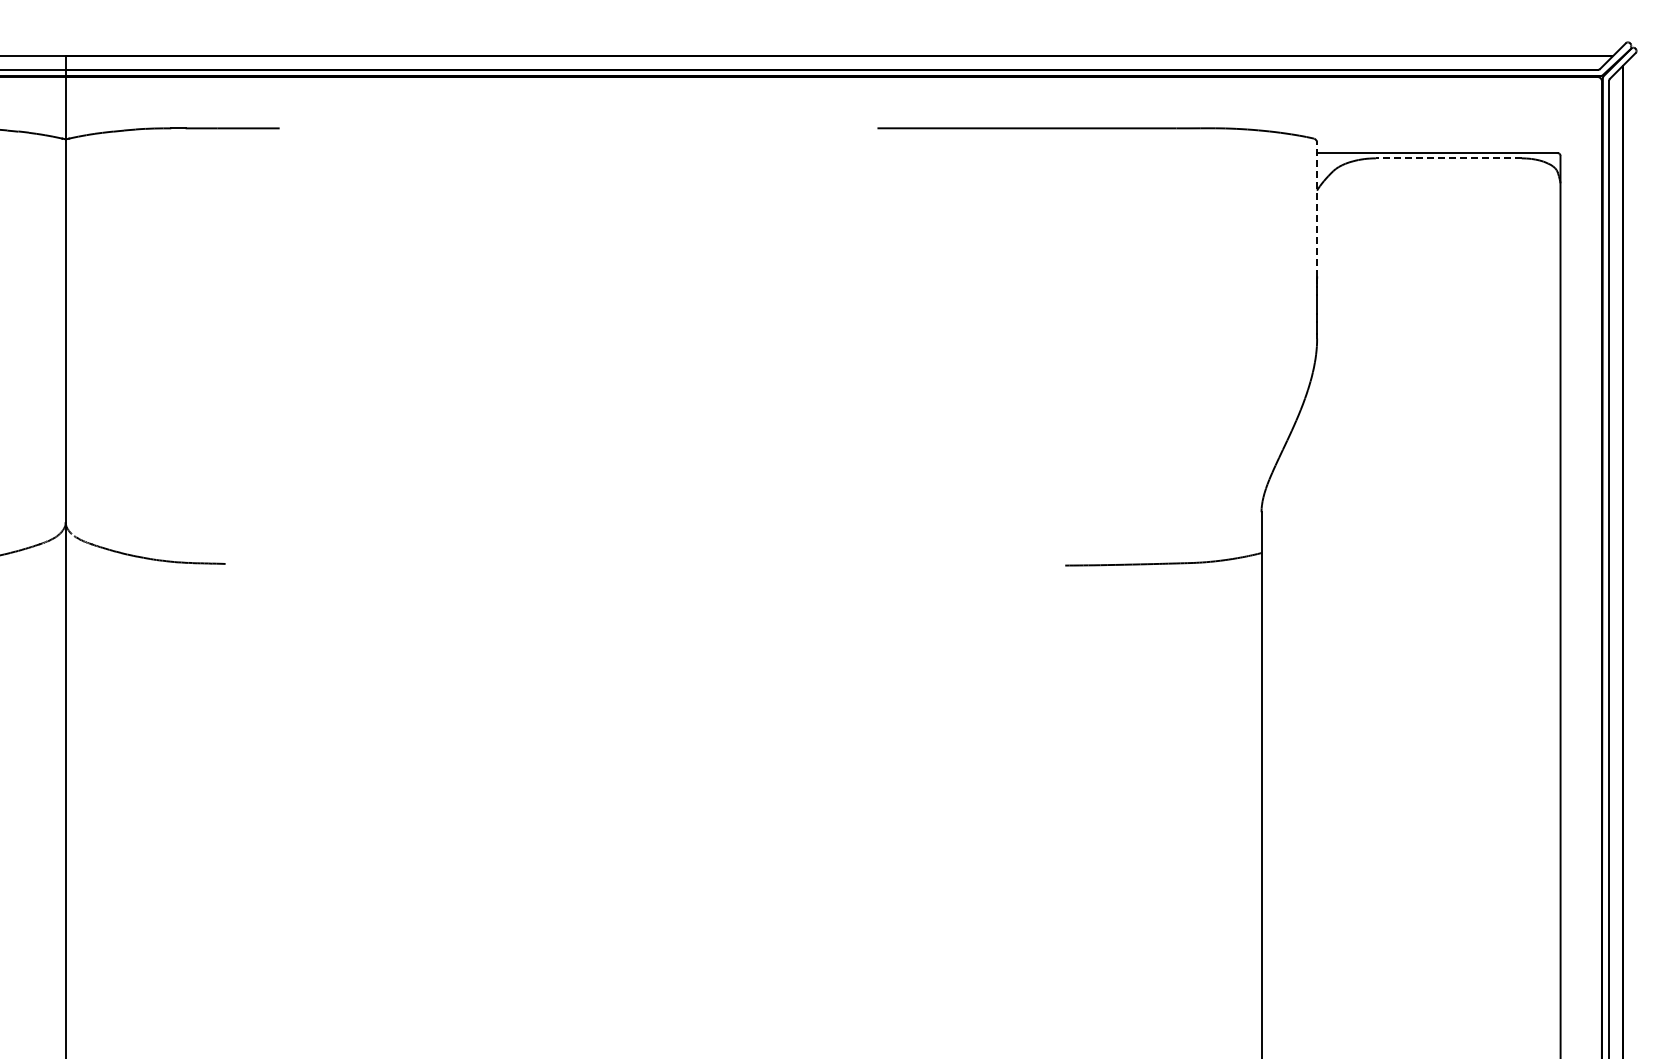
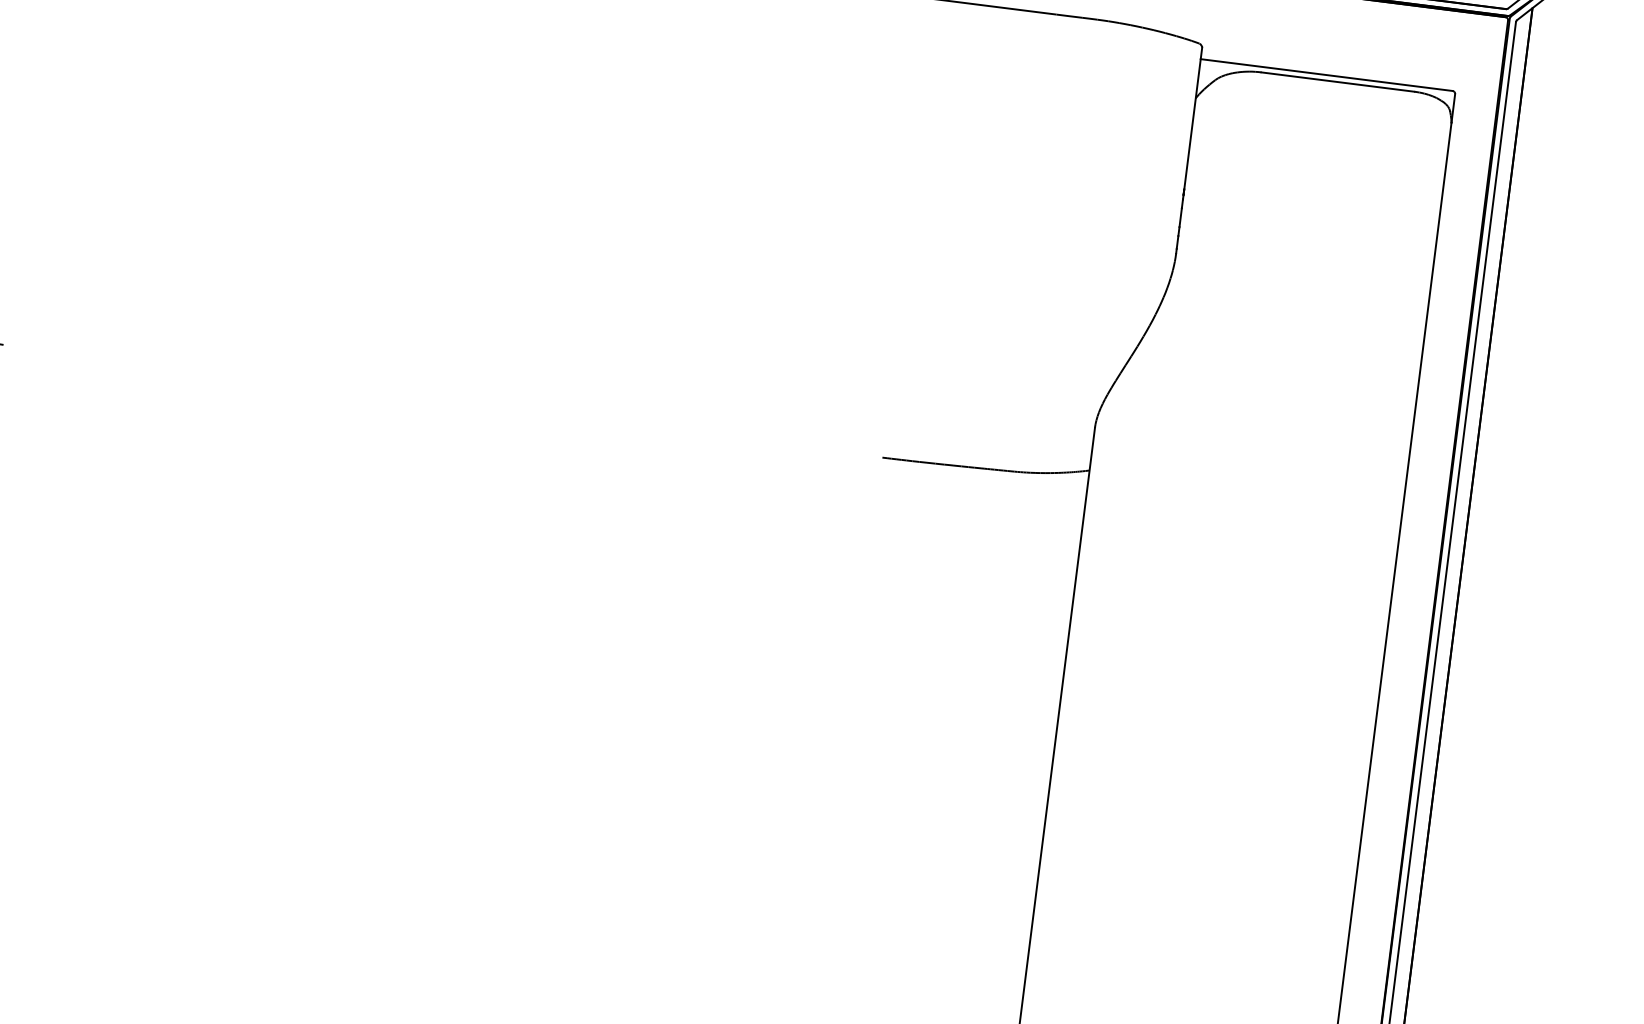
line: (1448, 158) -> (1337, 82), dashed -> solid
line: (1317, 209) -> (1193, 118), dashed -> solid

